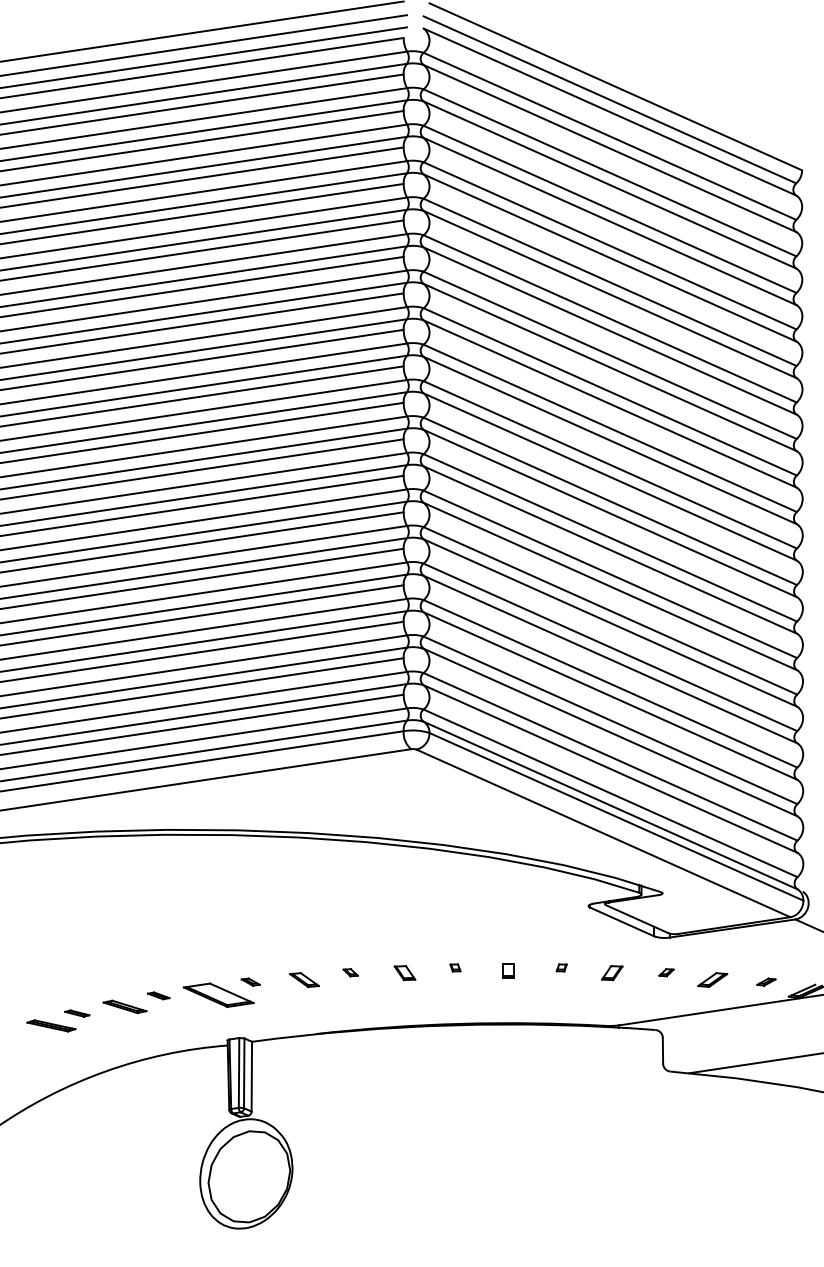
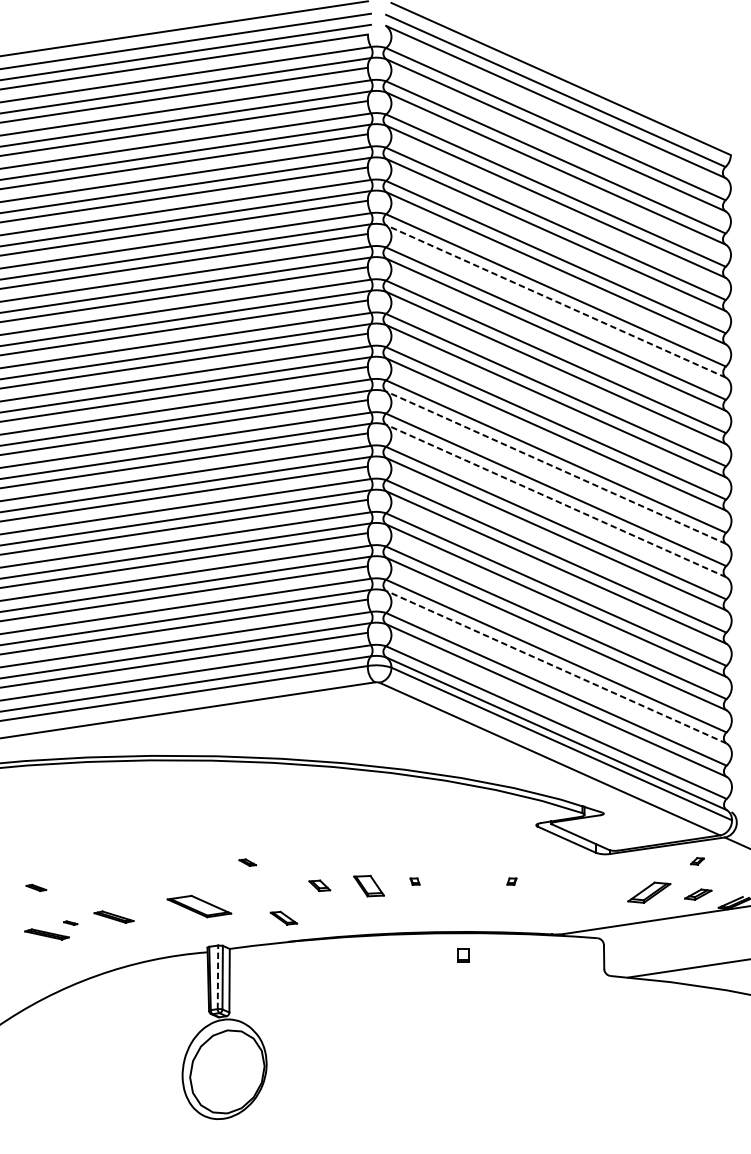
line: (609, 330) -> (555, 300), solid -> dashed
line: (610, 513) -> (556, 467), solid -> dashed
line: (610, 550) -> (556, 501), solid -> dashed
line: (610, 732) -> (556, 667), solid -> dashed
part: (508, 970) -> (463, 955), moved
part: (350, 972) -> (319, 885), size x1.6
part: (666, 972) -> (697, 861), moved
part: (404, 973) -> (368, 886), size x1.6
part: (612, 973) -> (558, 886), removed
part: (712, 979) -> (649, 892), size x1.6
part: (304, 980) -> (283, 918), moved
part: (250, 981) -> (247, 862), moved
part: (766, 981) -> (698, 893), size x1.6
part: (158, 995) -> (36, 887), moved
part: (77, 1013) -> (70, 923), size x0.6
line: (239, 1072) -> (218, 976), solid -> dashed

